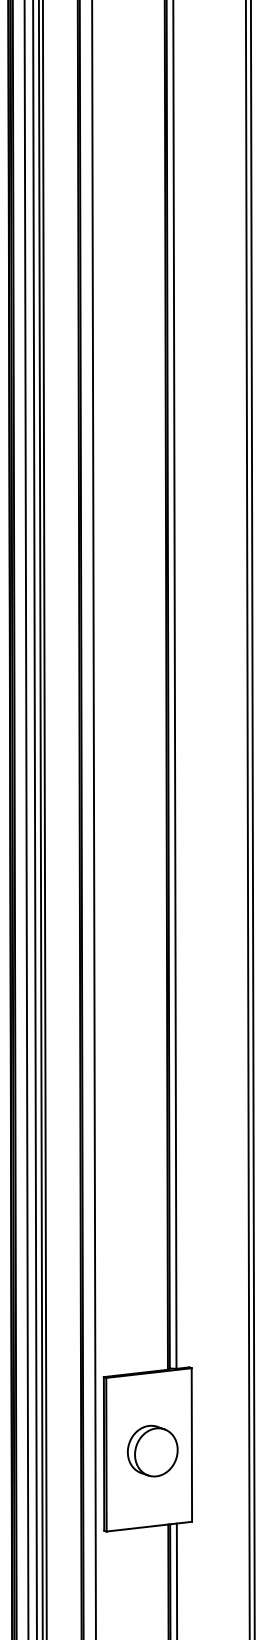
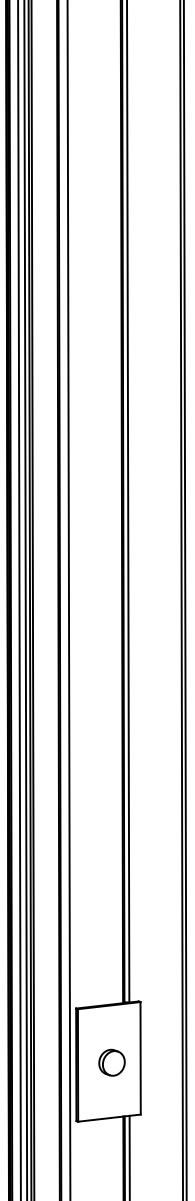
part: (152, 1450) -> (111, 1062), size x0.7

